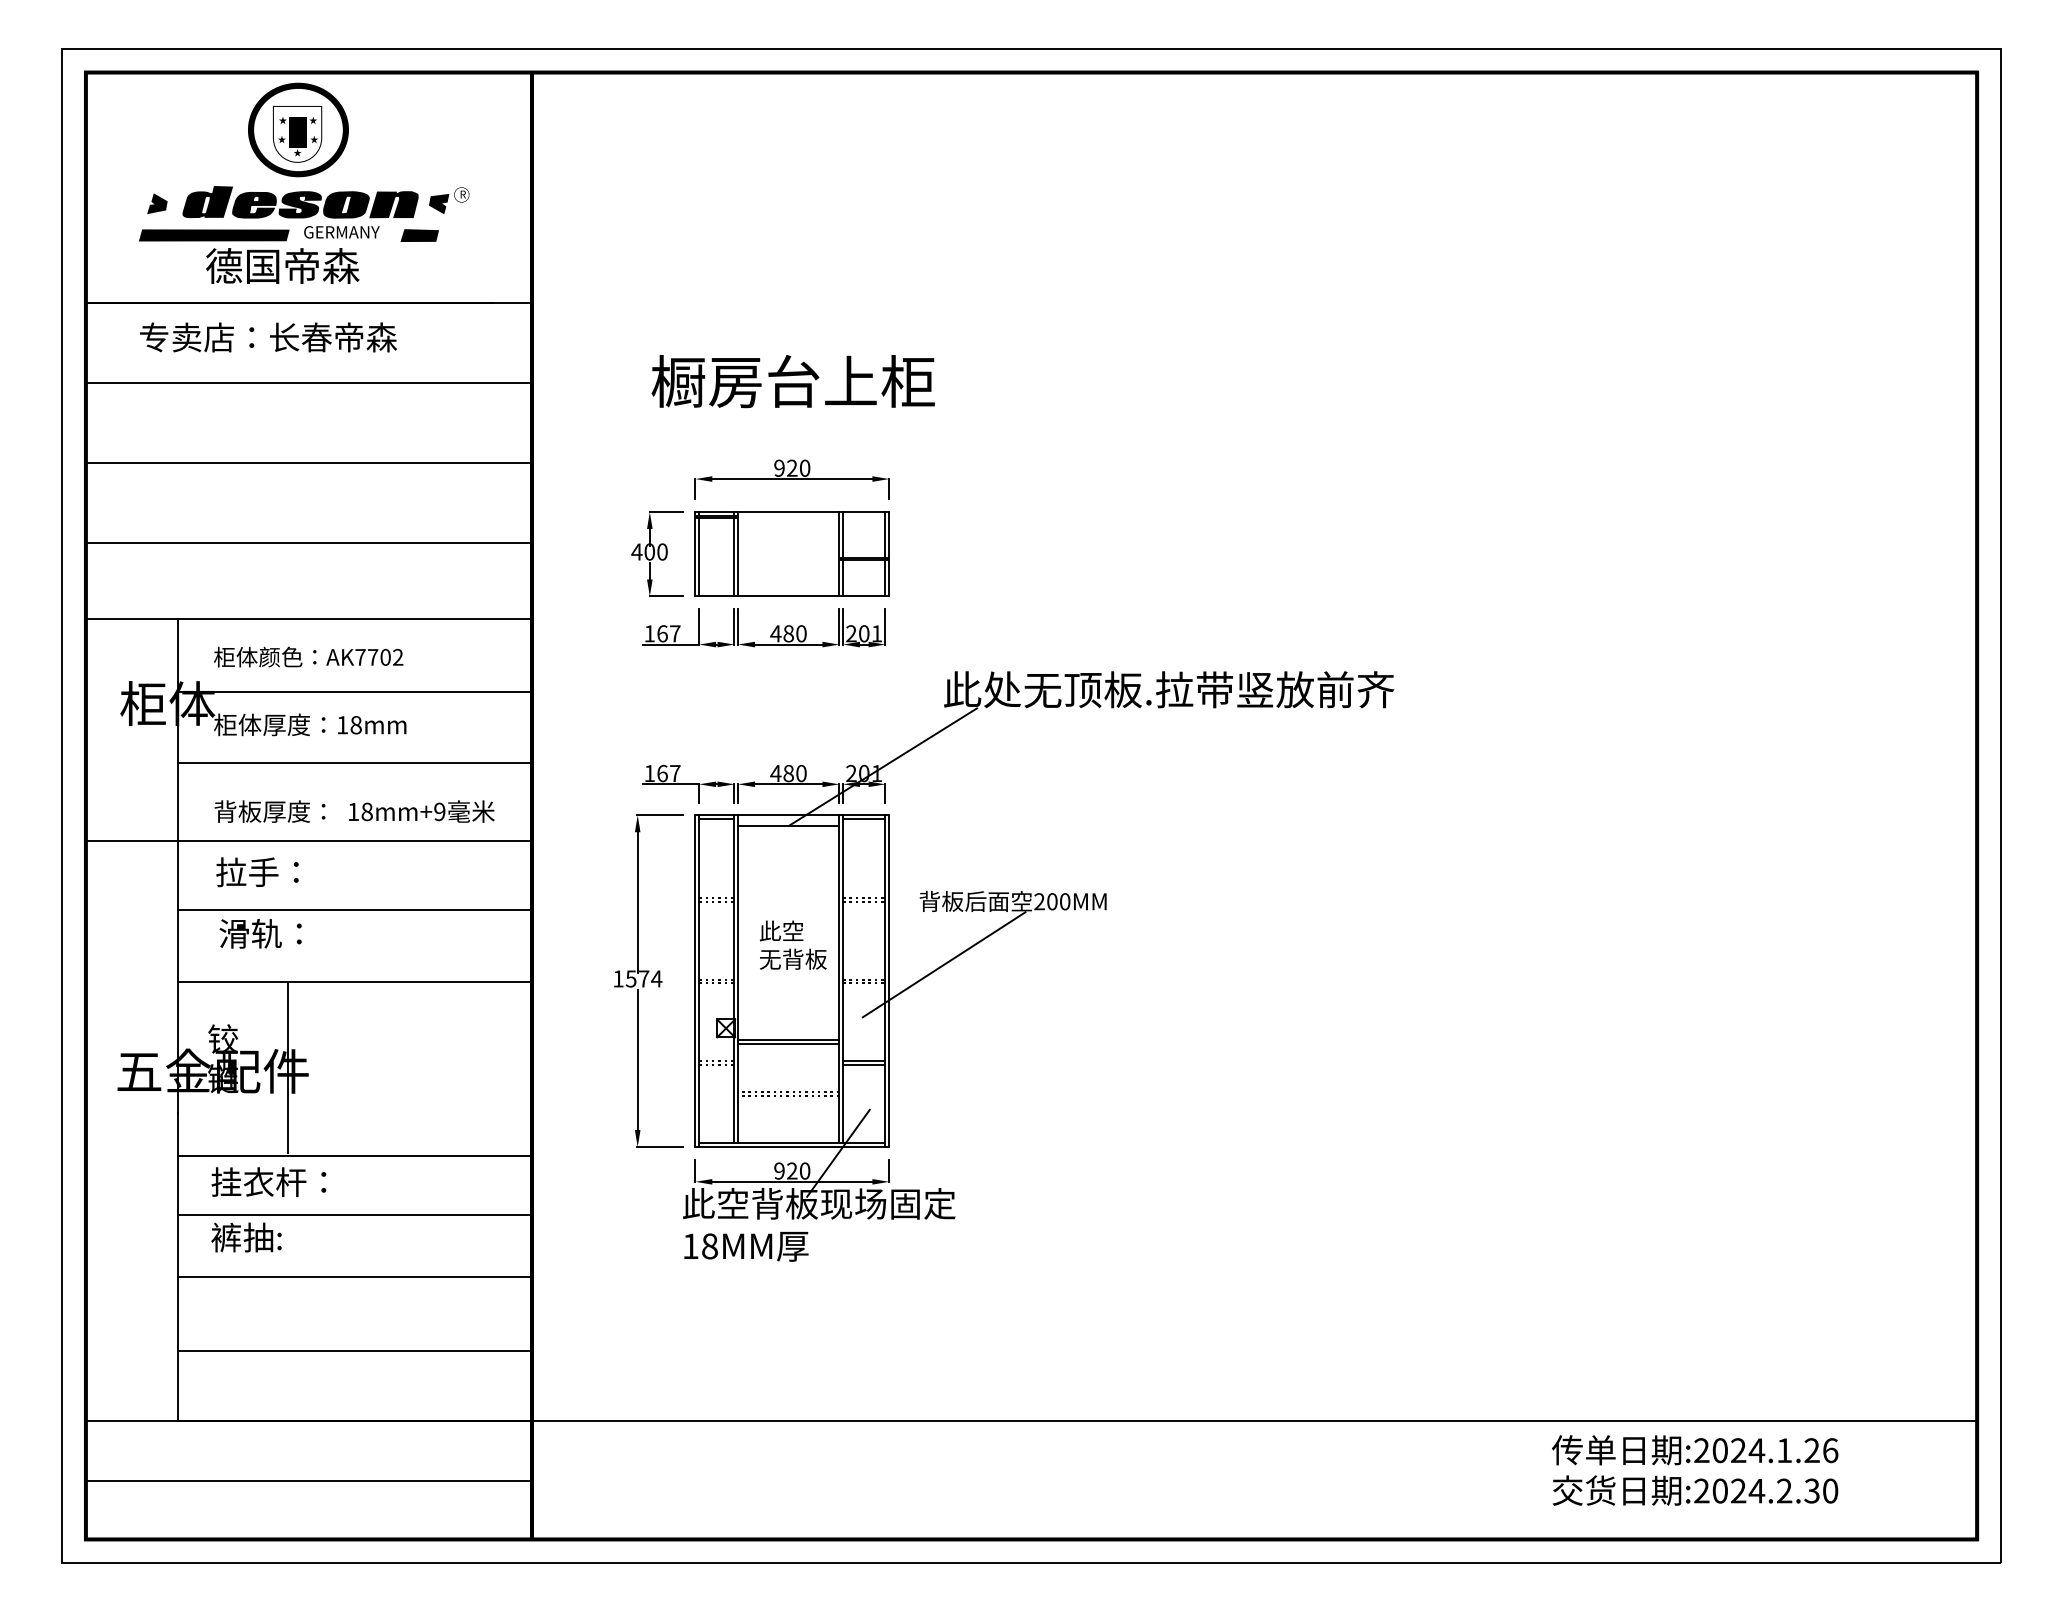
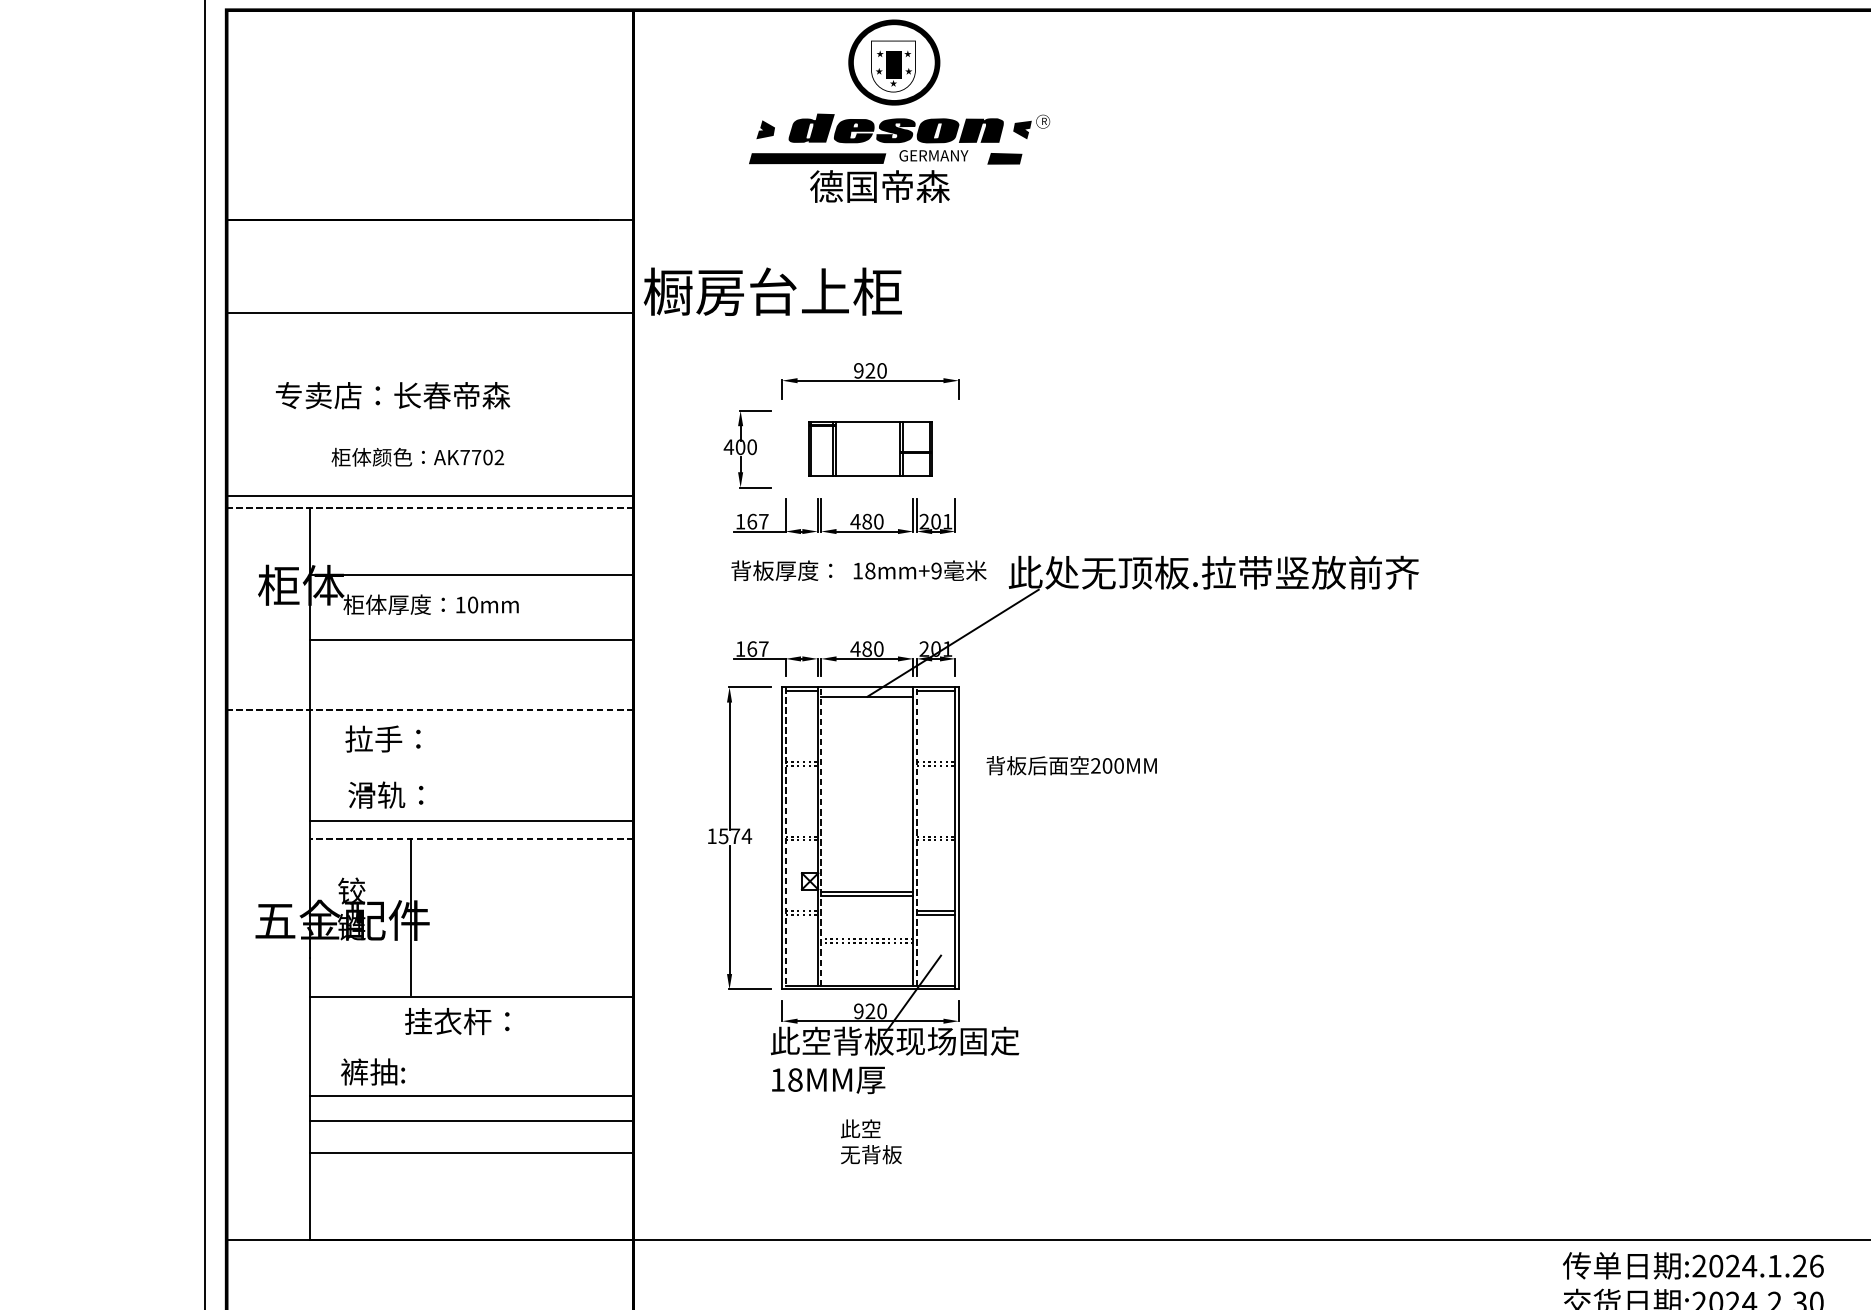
text: (304, 182) -> (899, 110), moved
text: (268, 337) -> (393, 395), moved
text: (792, 381) -> (772, 291), moved
line: (308, 383) -> (429, 293), removed
line: (310, 463) -> (431, 313), moved
line: (310, 543) -> (431, 495), moved
part: (791, 553) -> (869, 448), size x0.7
line: (308, 618) -> (429, 507), solid -> dashed
text: (308, 656) -> (417, 456), moved
text: (355, 725) -> (472, 605), 18mm -> 10mm
text: (354, 811) -> (858, 570), moved
line: (308, 840) -> (429, 710), solid -> dashed
line: (354, 910) -> (471, 821), moved
text: (793, 944) -> (871, 1141), moved
line: (943, 964) -> (1008, 823), removed
line: (738, 979) -> (821, 836), solid -> dashed
line: (843, 979) -> (917, 836), solid -> dashed
line: (354, 981) -> (471, 838), solid -> dashed
line: (699, 981) -> (785, 838), solid -> dashed
text: (268, 1181) -> (456, 1020), moved
line: (354, 1215) -> (471, 1096), moved
line: (354, 1276) -> (471, 1153), moved
line: (354, 1350) -> (471, 1121), moved
line: (308, 1481) -> (429, 1294), removed

